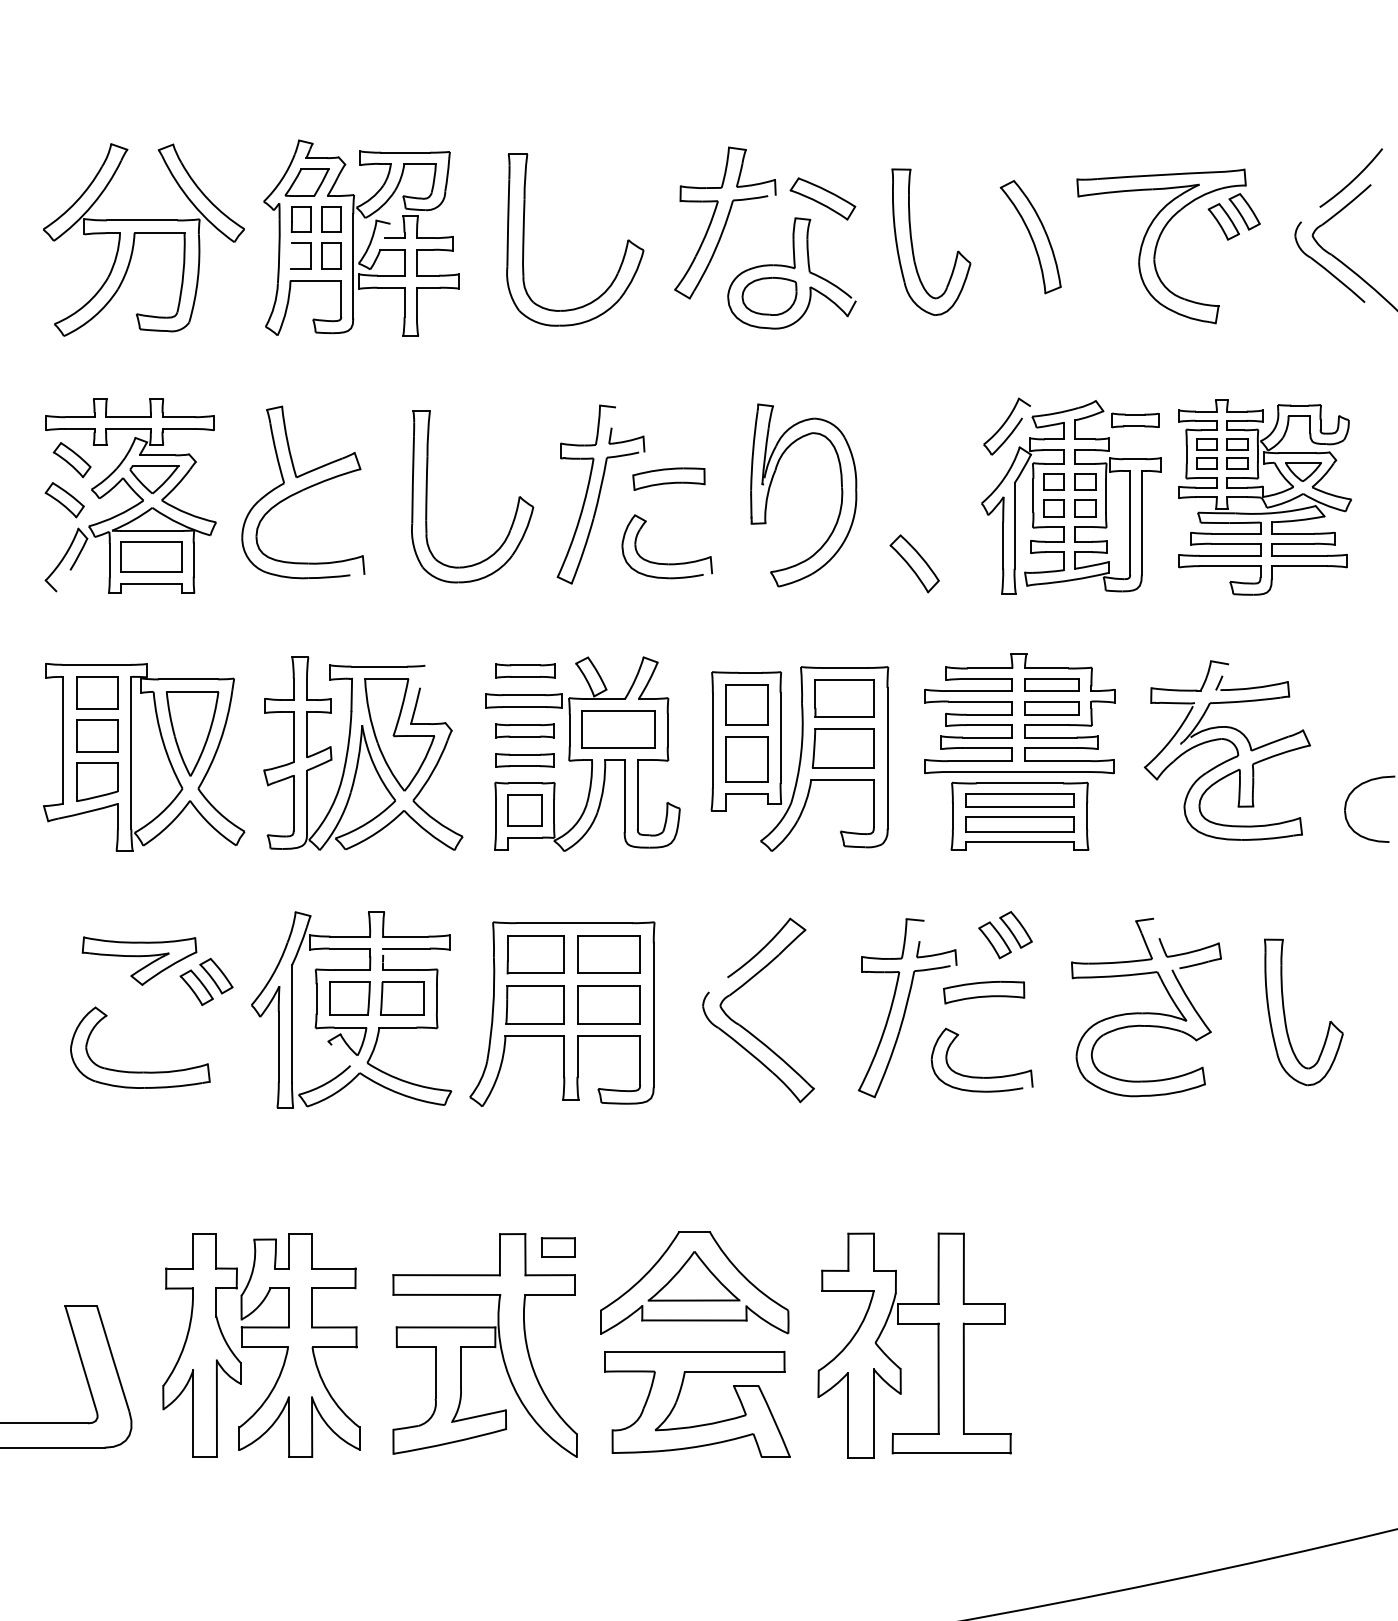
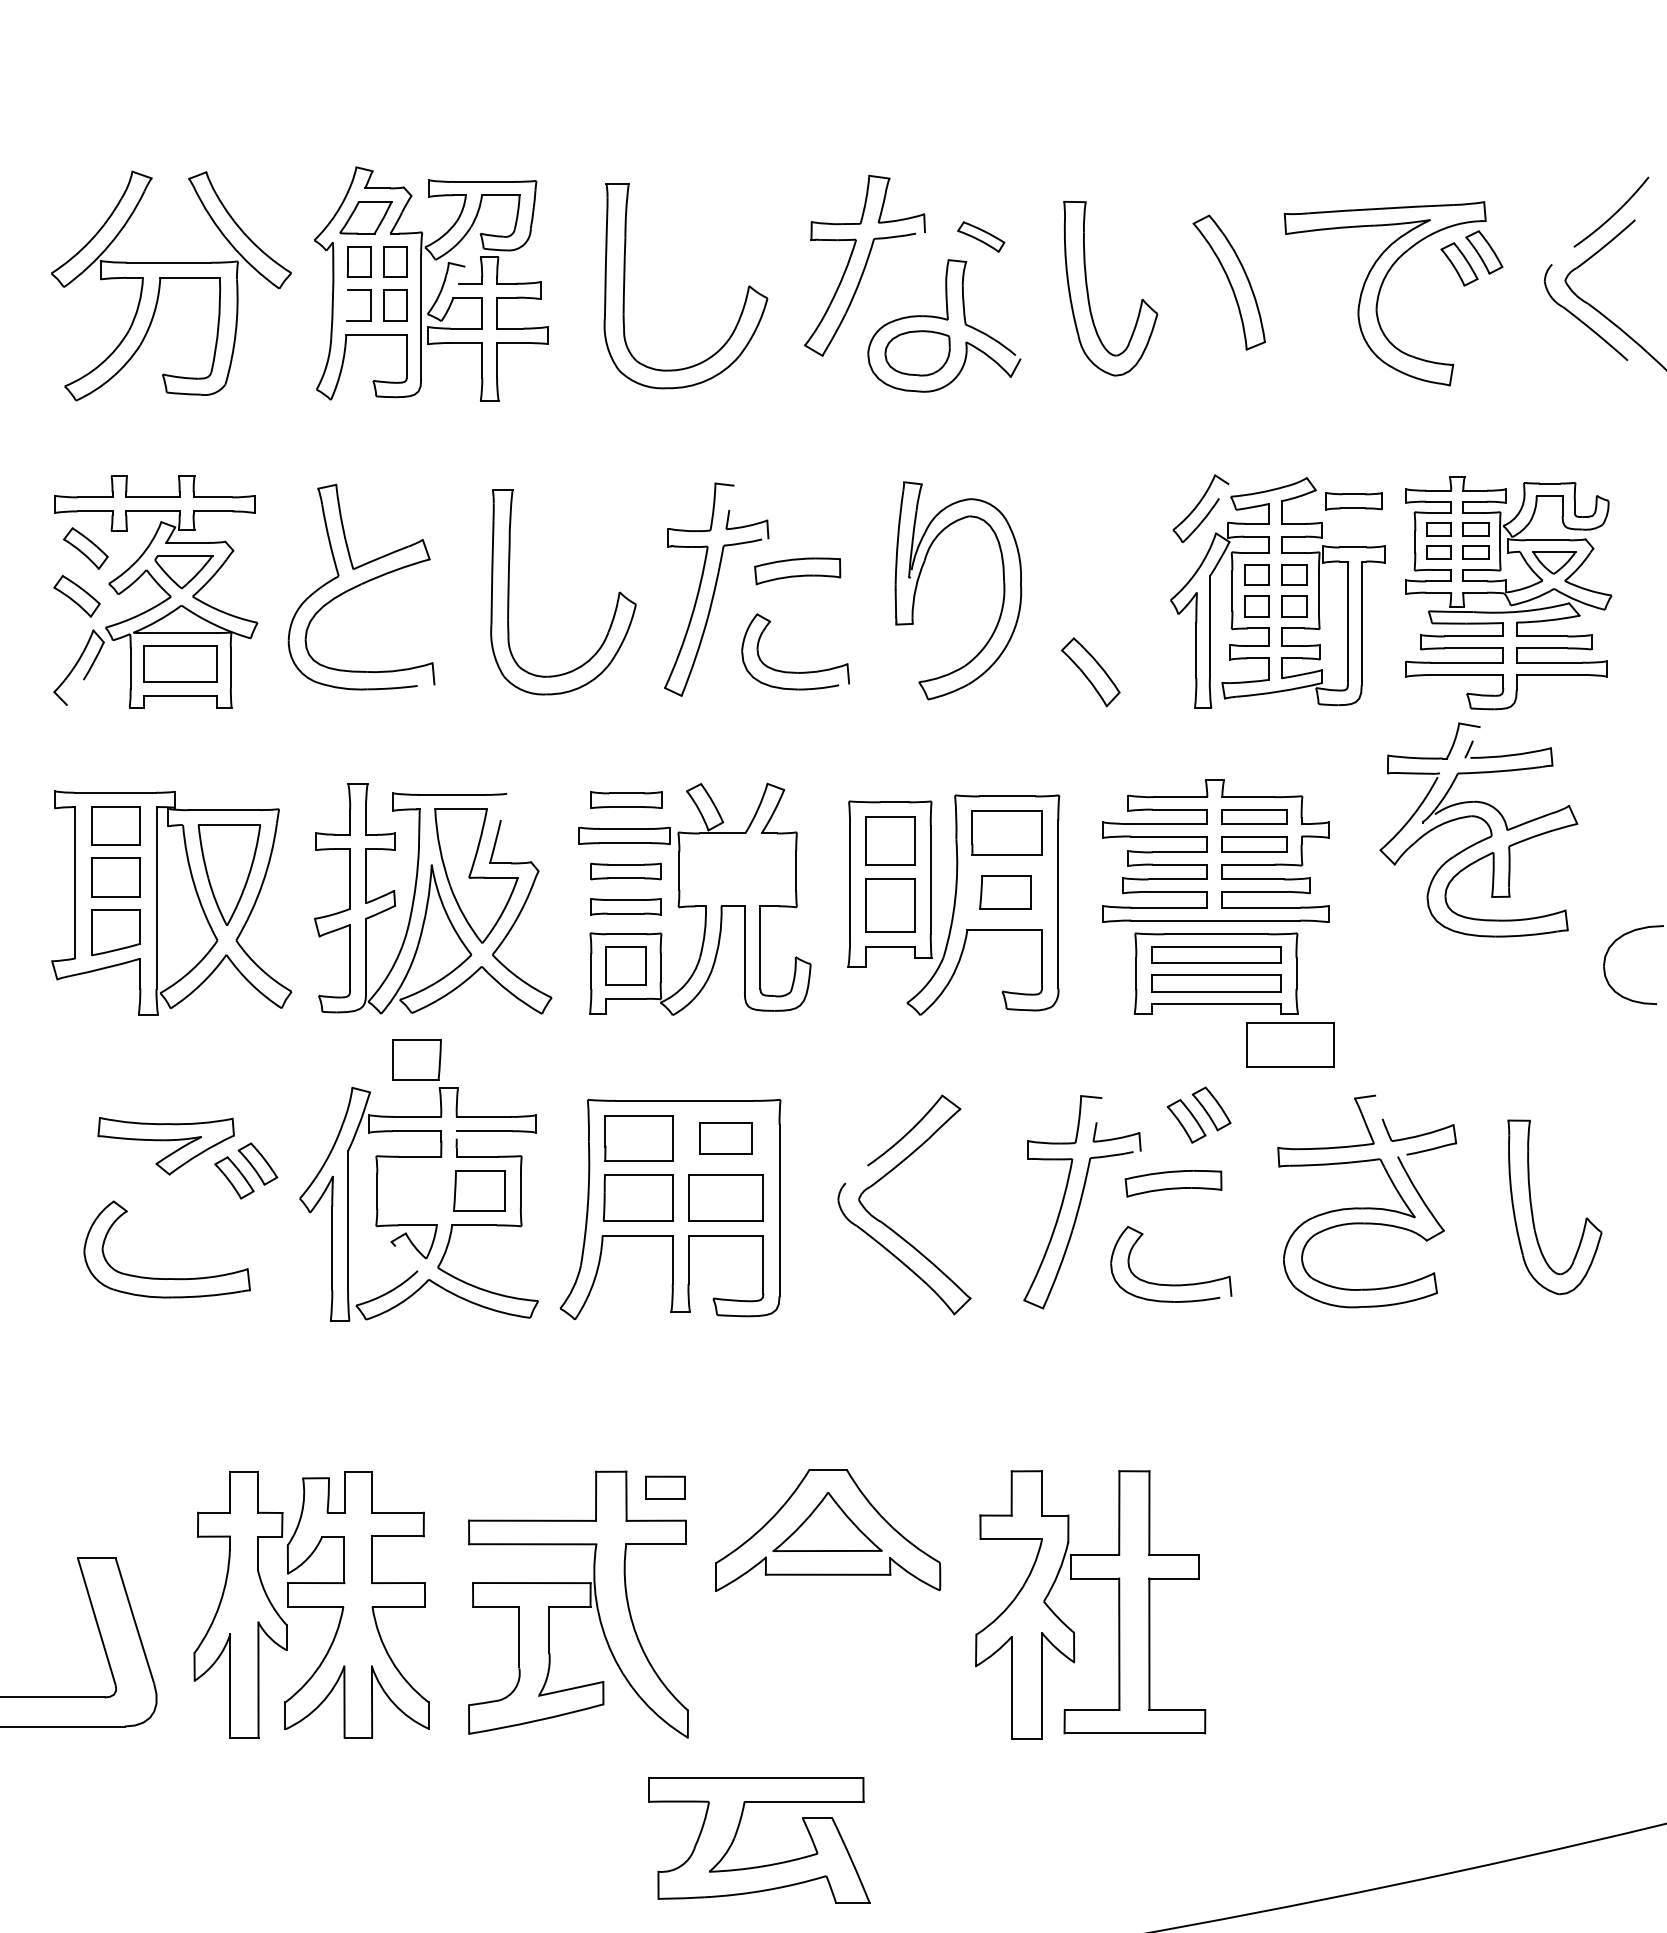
part: (822, 198) -> (980, 236), size x0.6
part: (618, 729) -> (1290, 1044), moved
part: (1232, 744) -> (1484, 822), moved
part: (843, 748) -> (1005, 892), size x0.7
part: (608, 954) -> (725, 1138), size x0.7
part: (349, 998) -> (416, 1059), moved
part: (678, 1398) -> (737, 1833), moved

